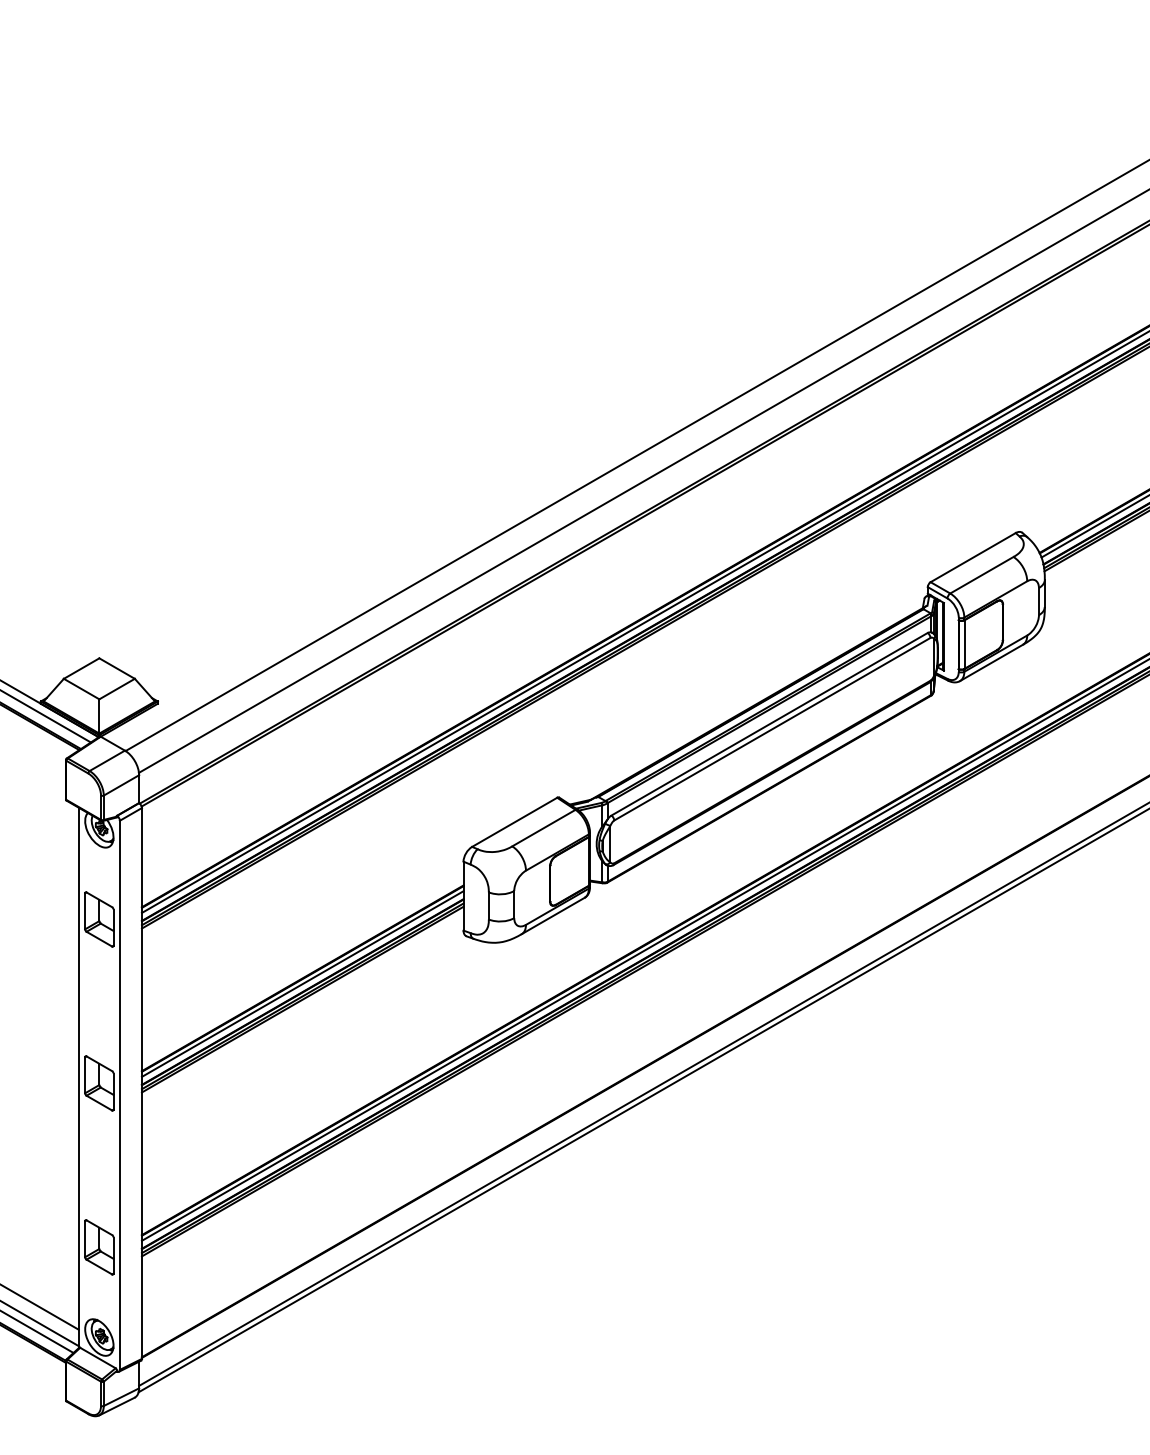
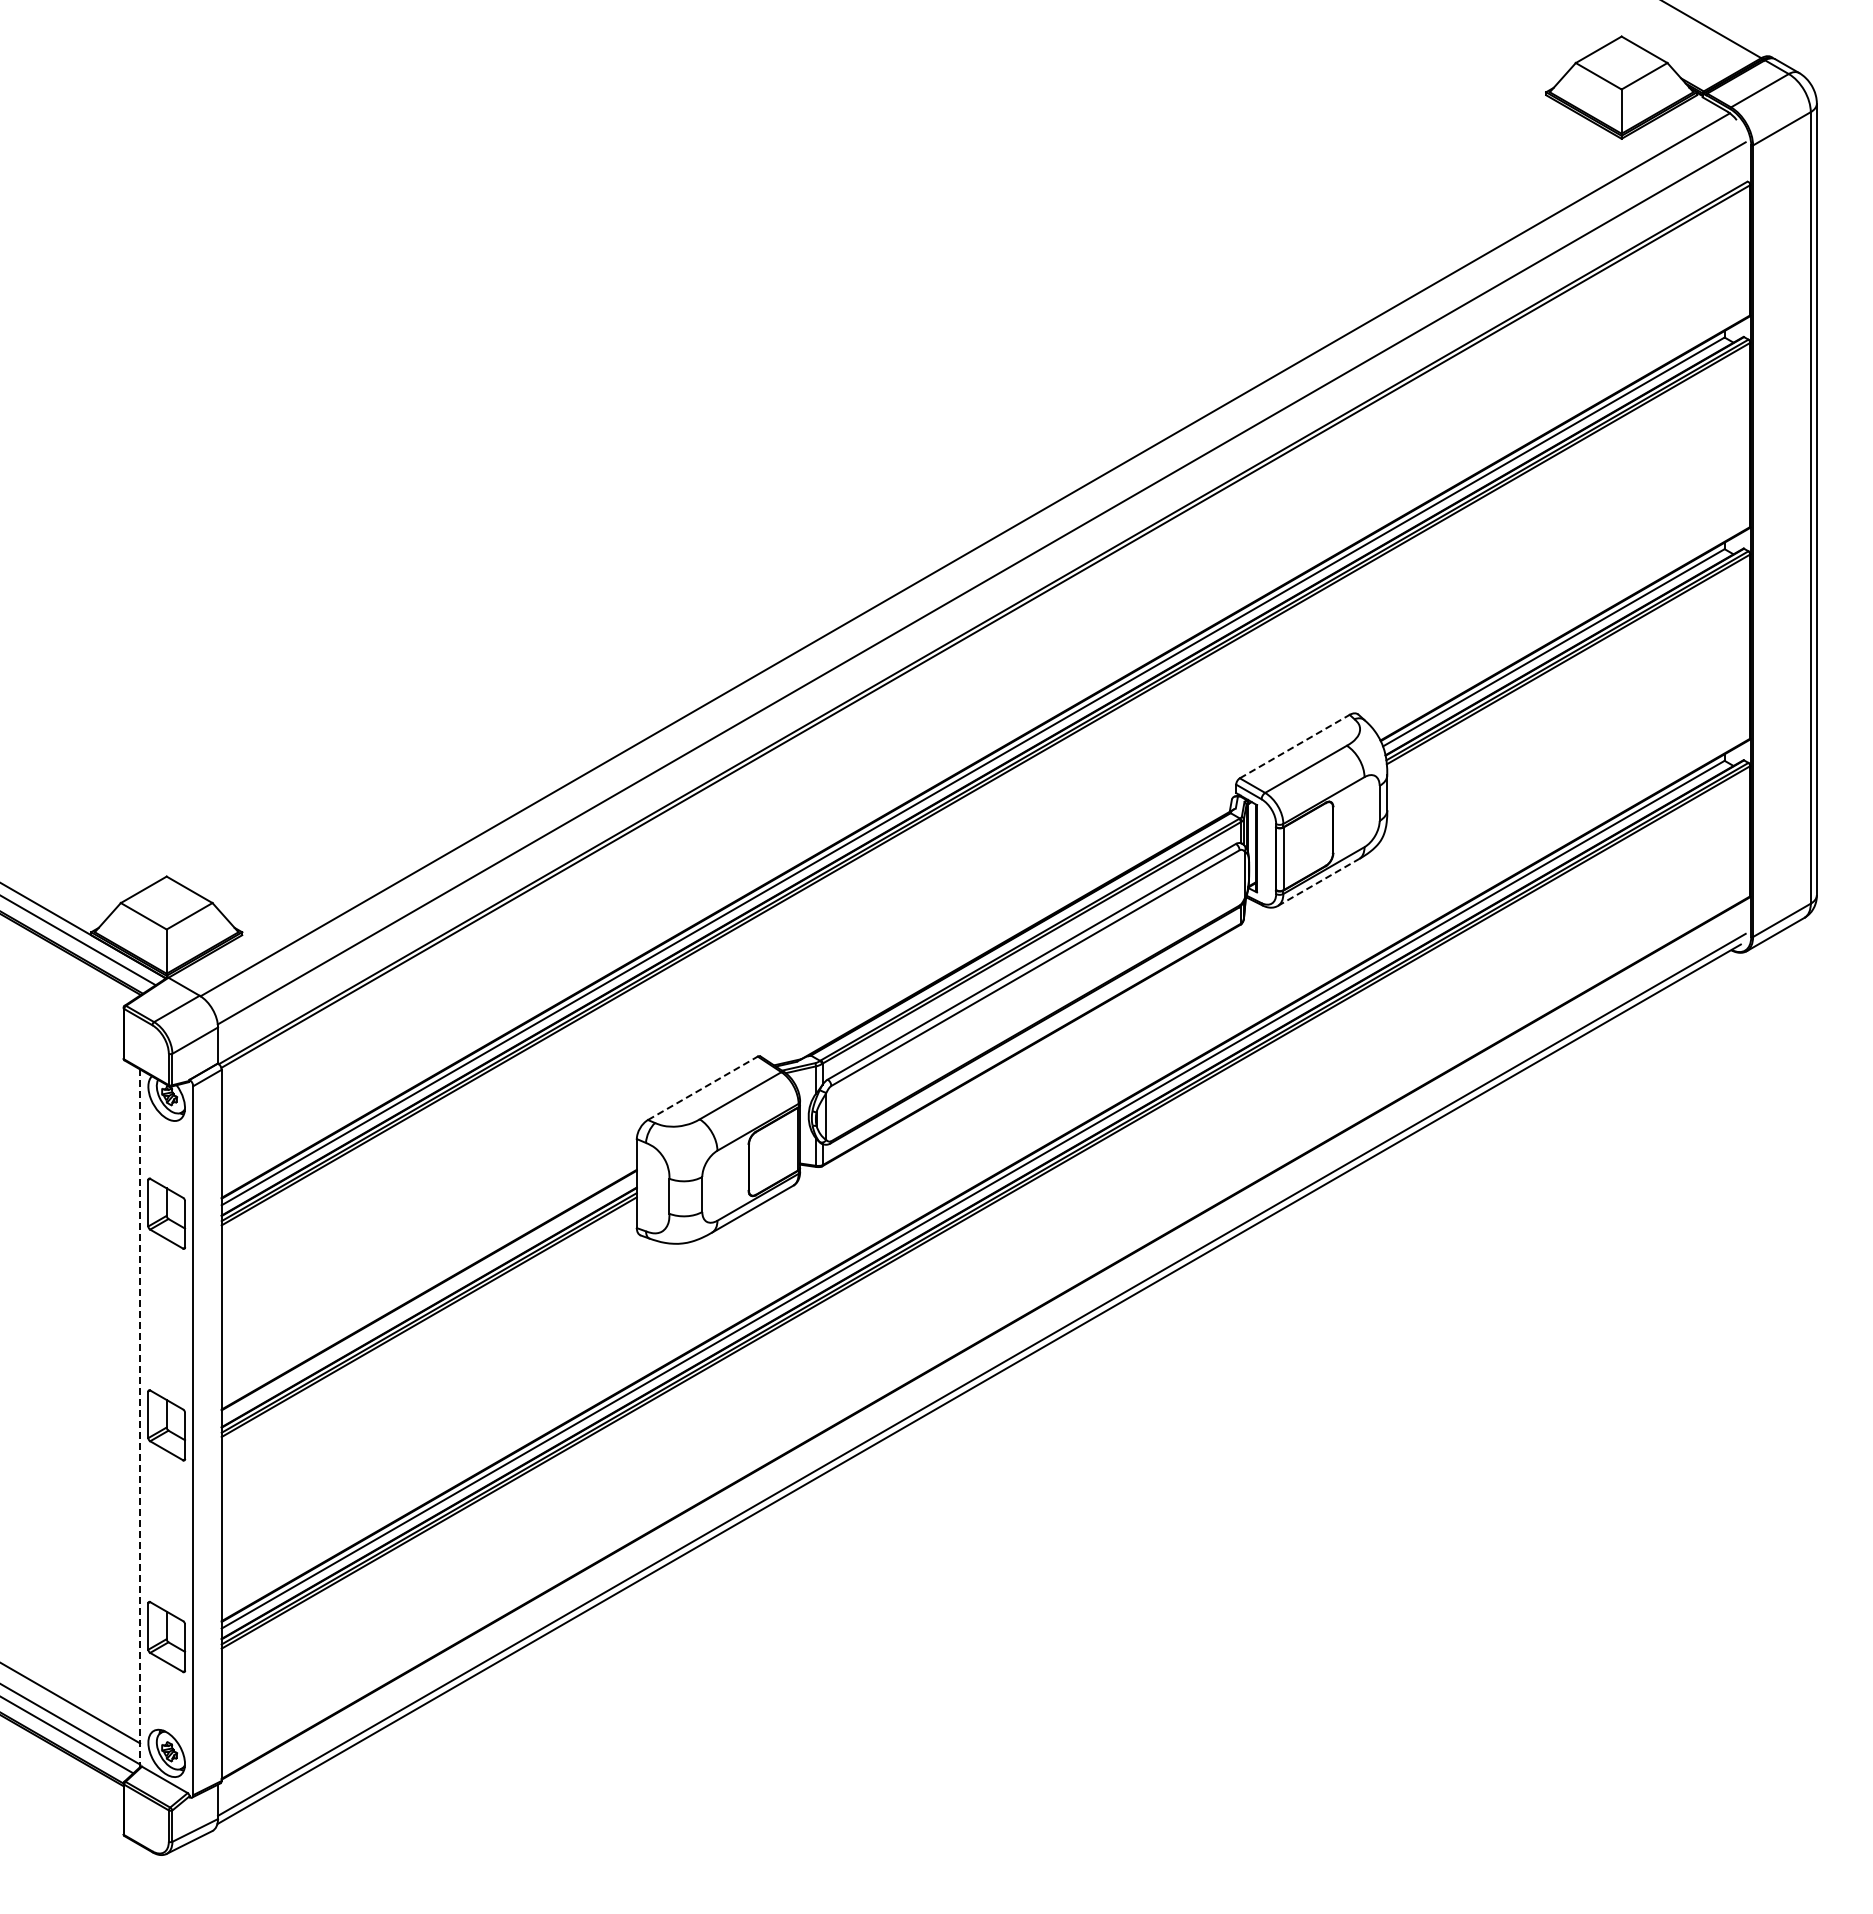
line: (973, 557) -> (1295, 746), solid -> dashed
line: (991, 662) -> (1318, 882), solid -> dashed
line: (515, 822) -> (703, 1088), solid -> dashed
line: (302, 983) -> (428, 1296), removed
line: (79, 1078) -> (140, 1418), solid -> dashed

